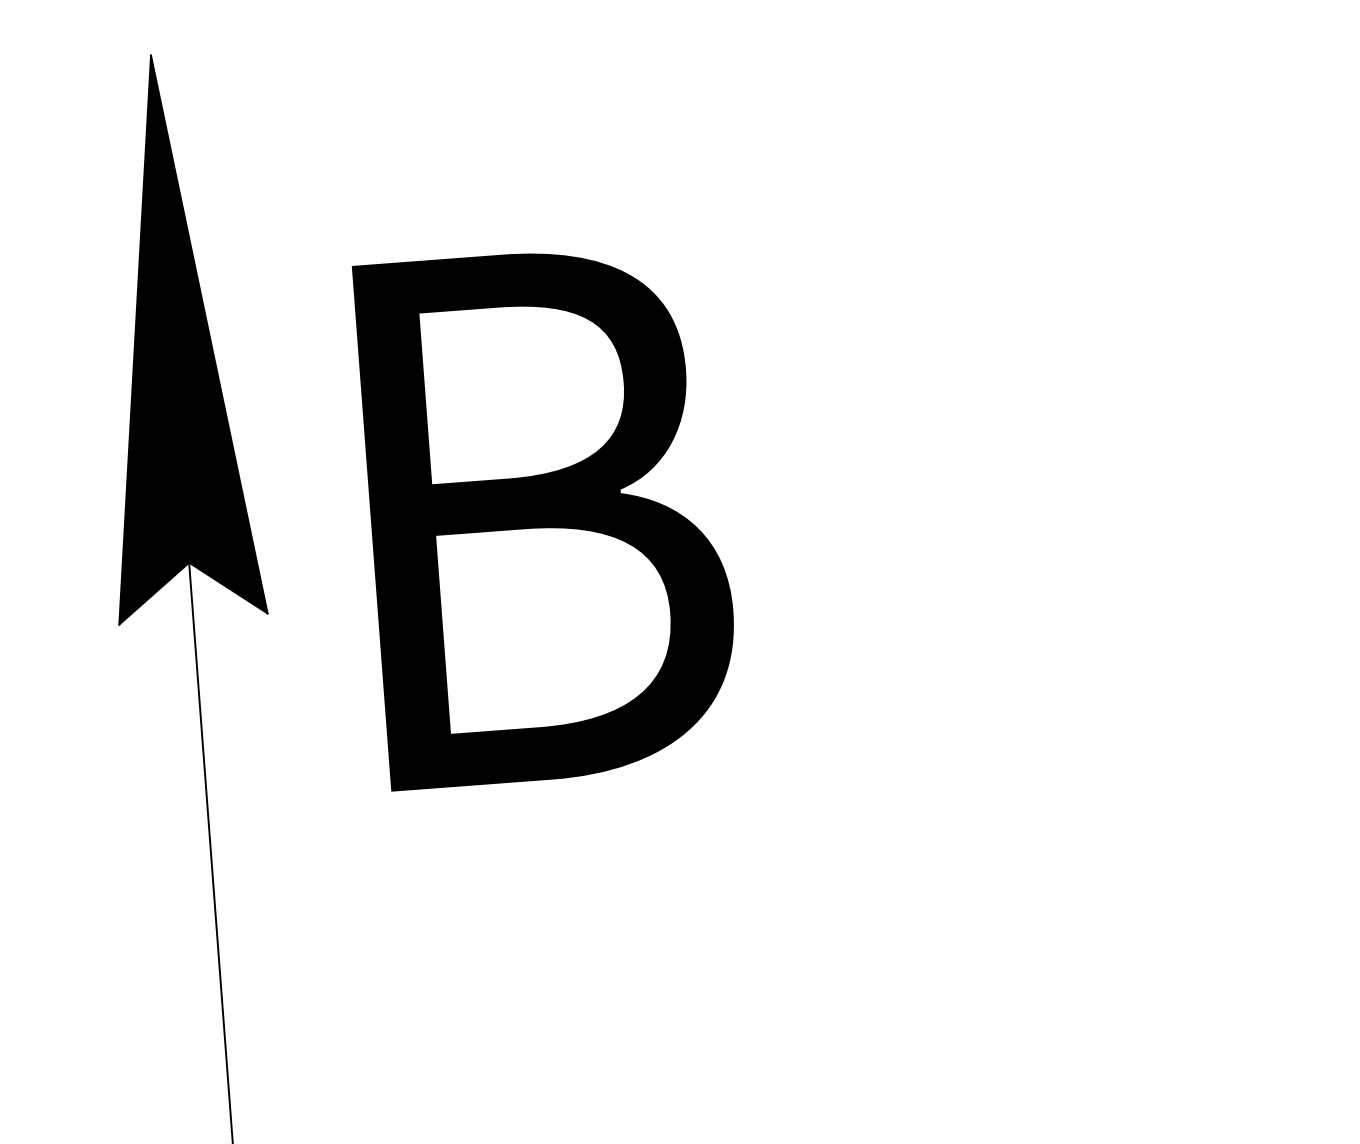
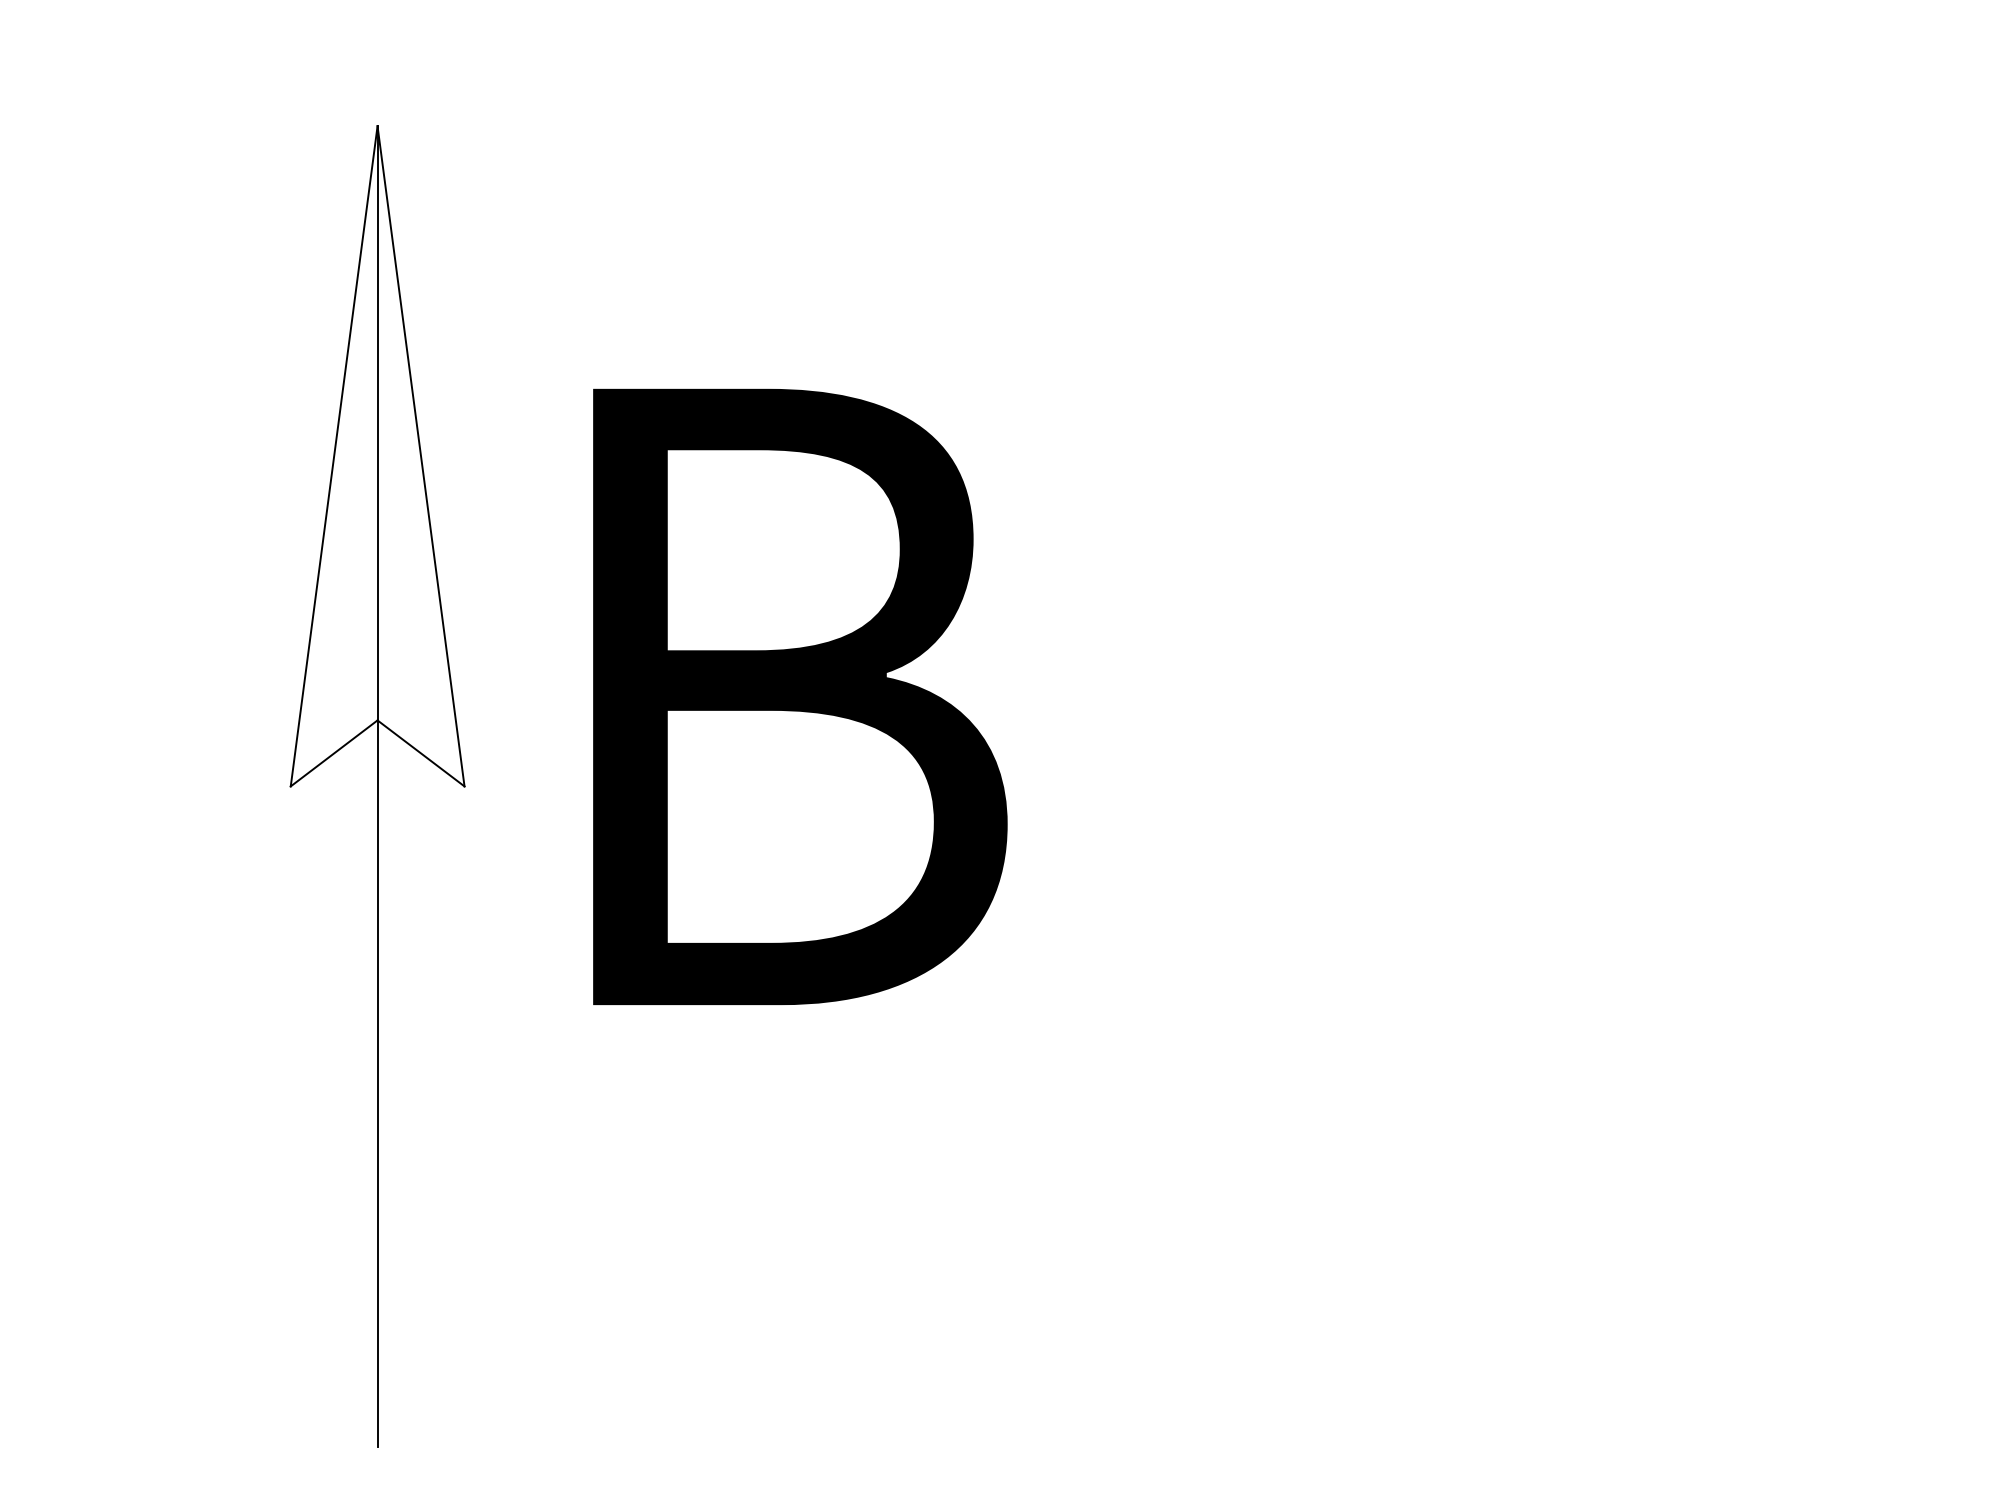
fill: (172, 337) -> (377, 456), removed

